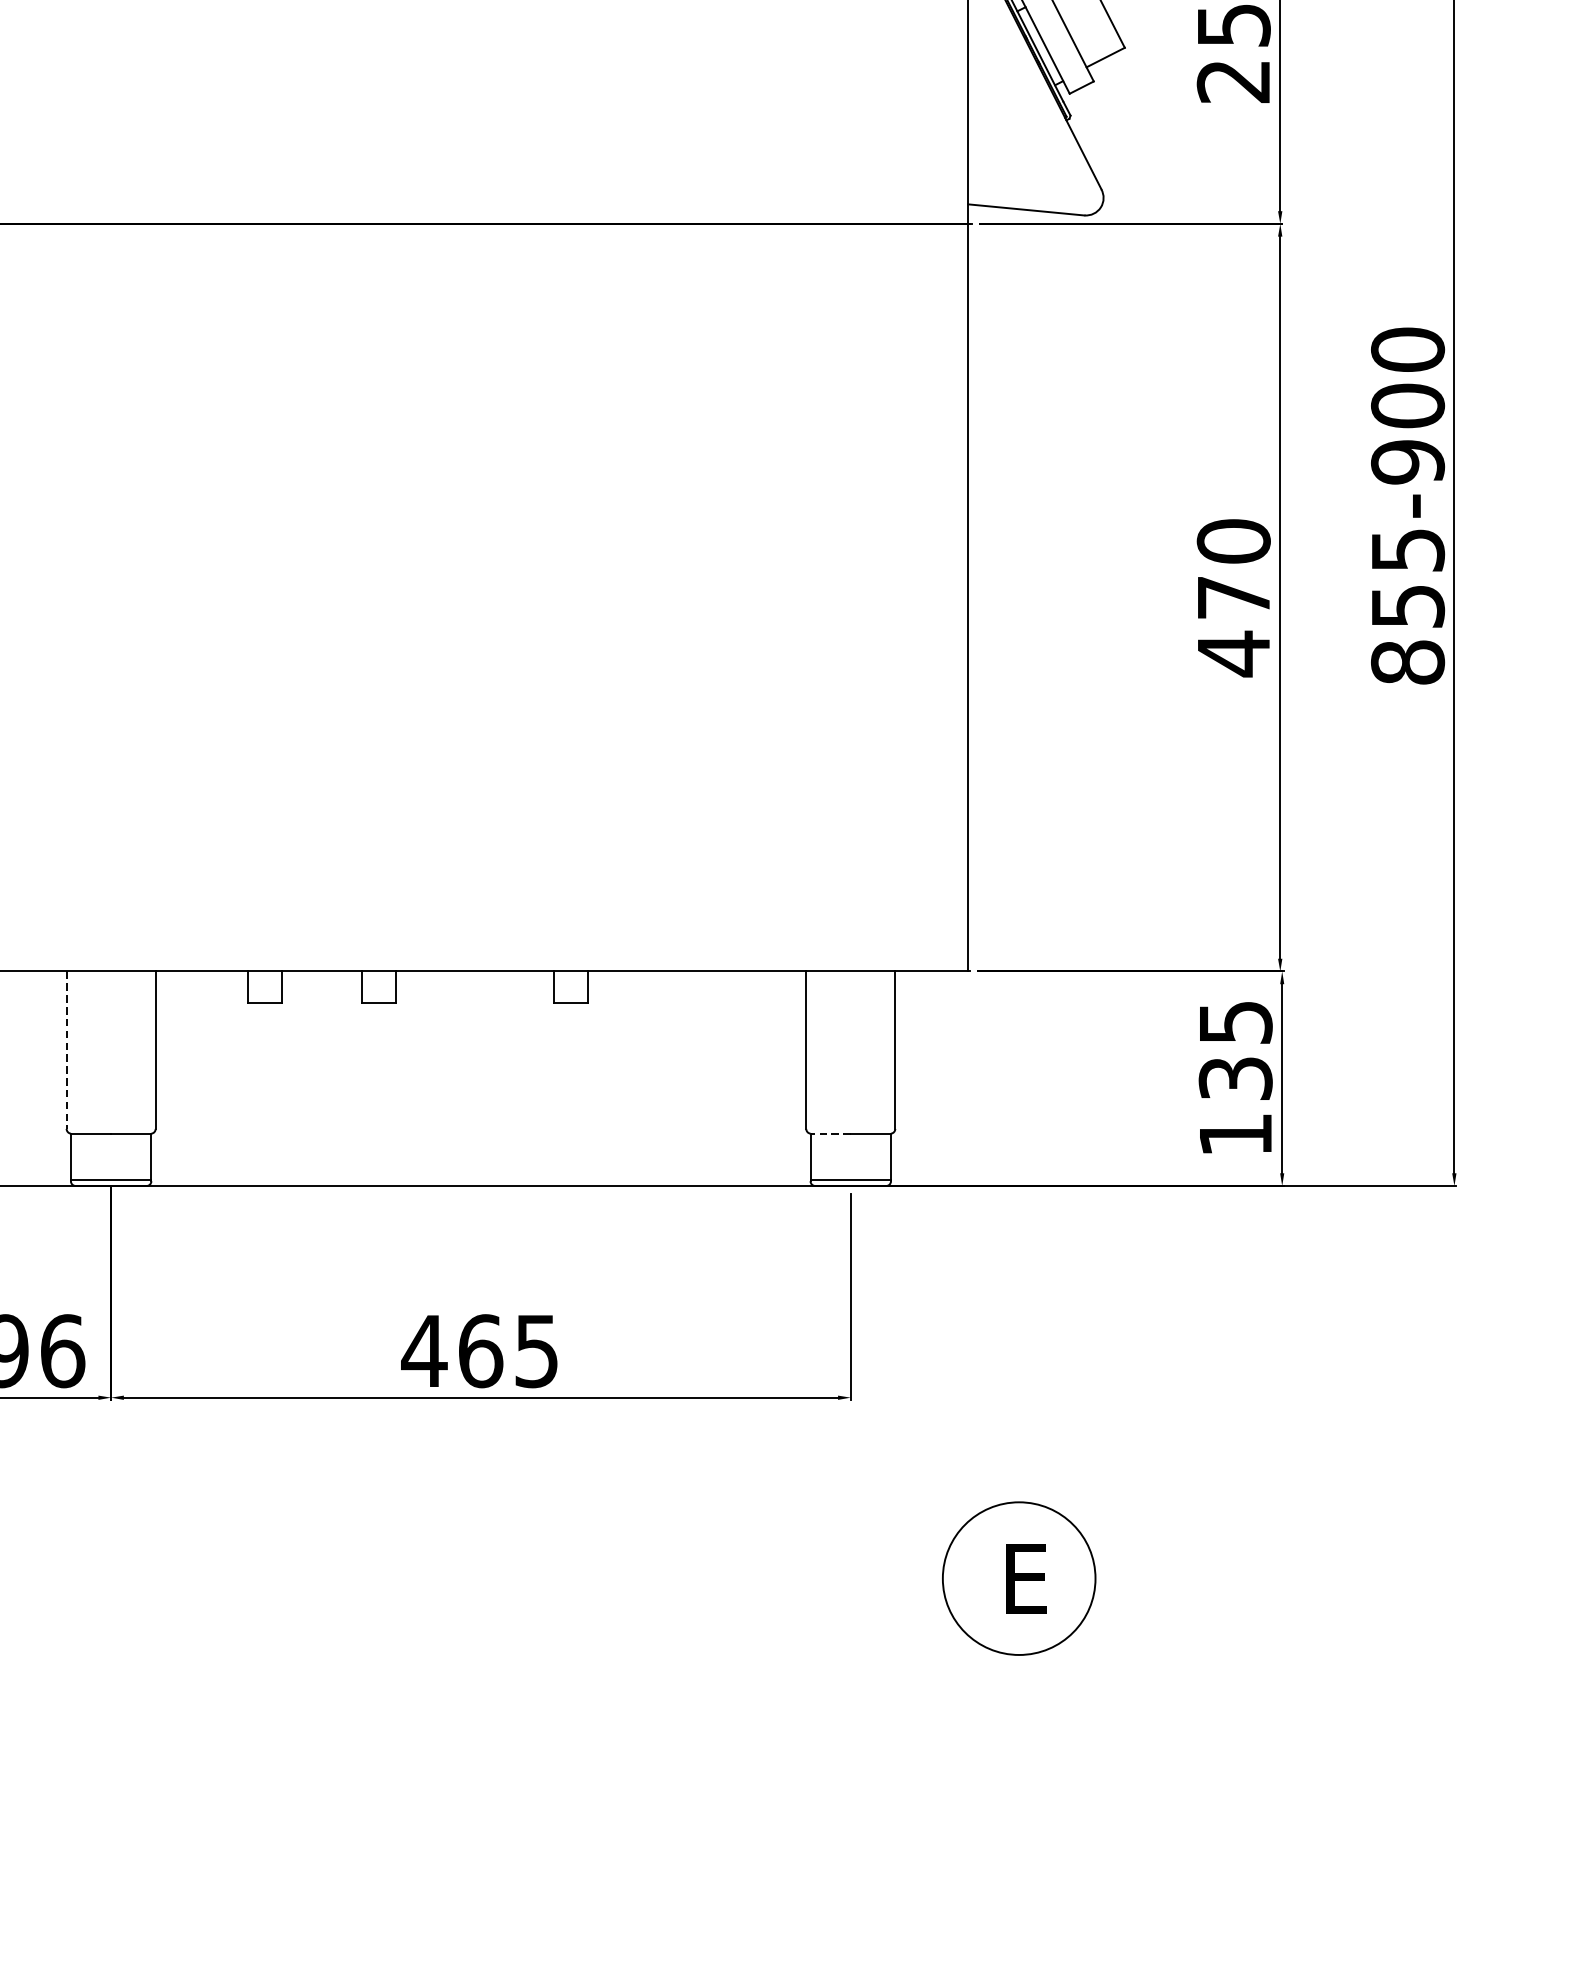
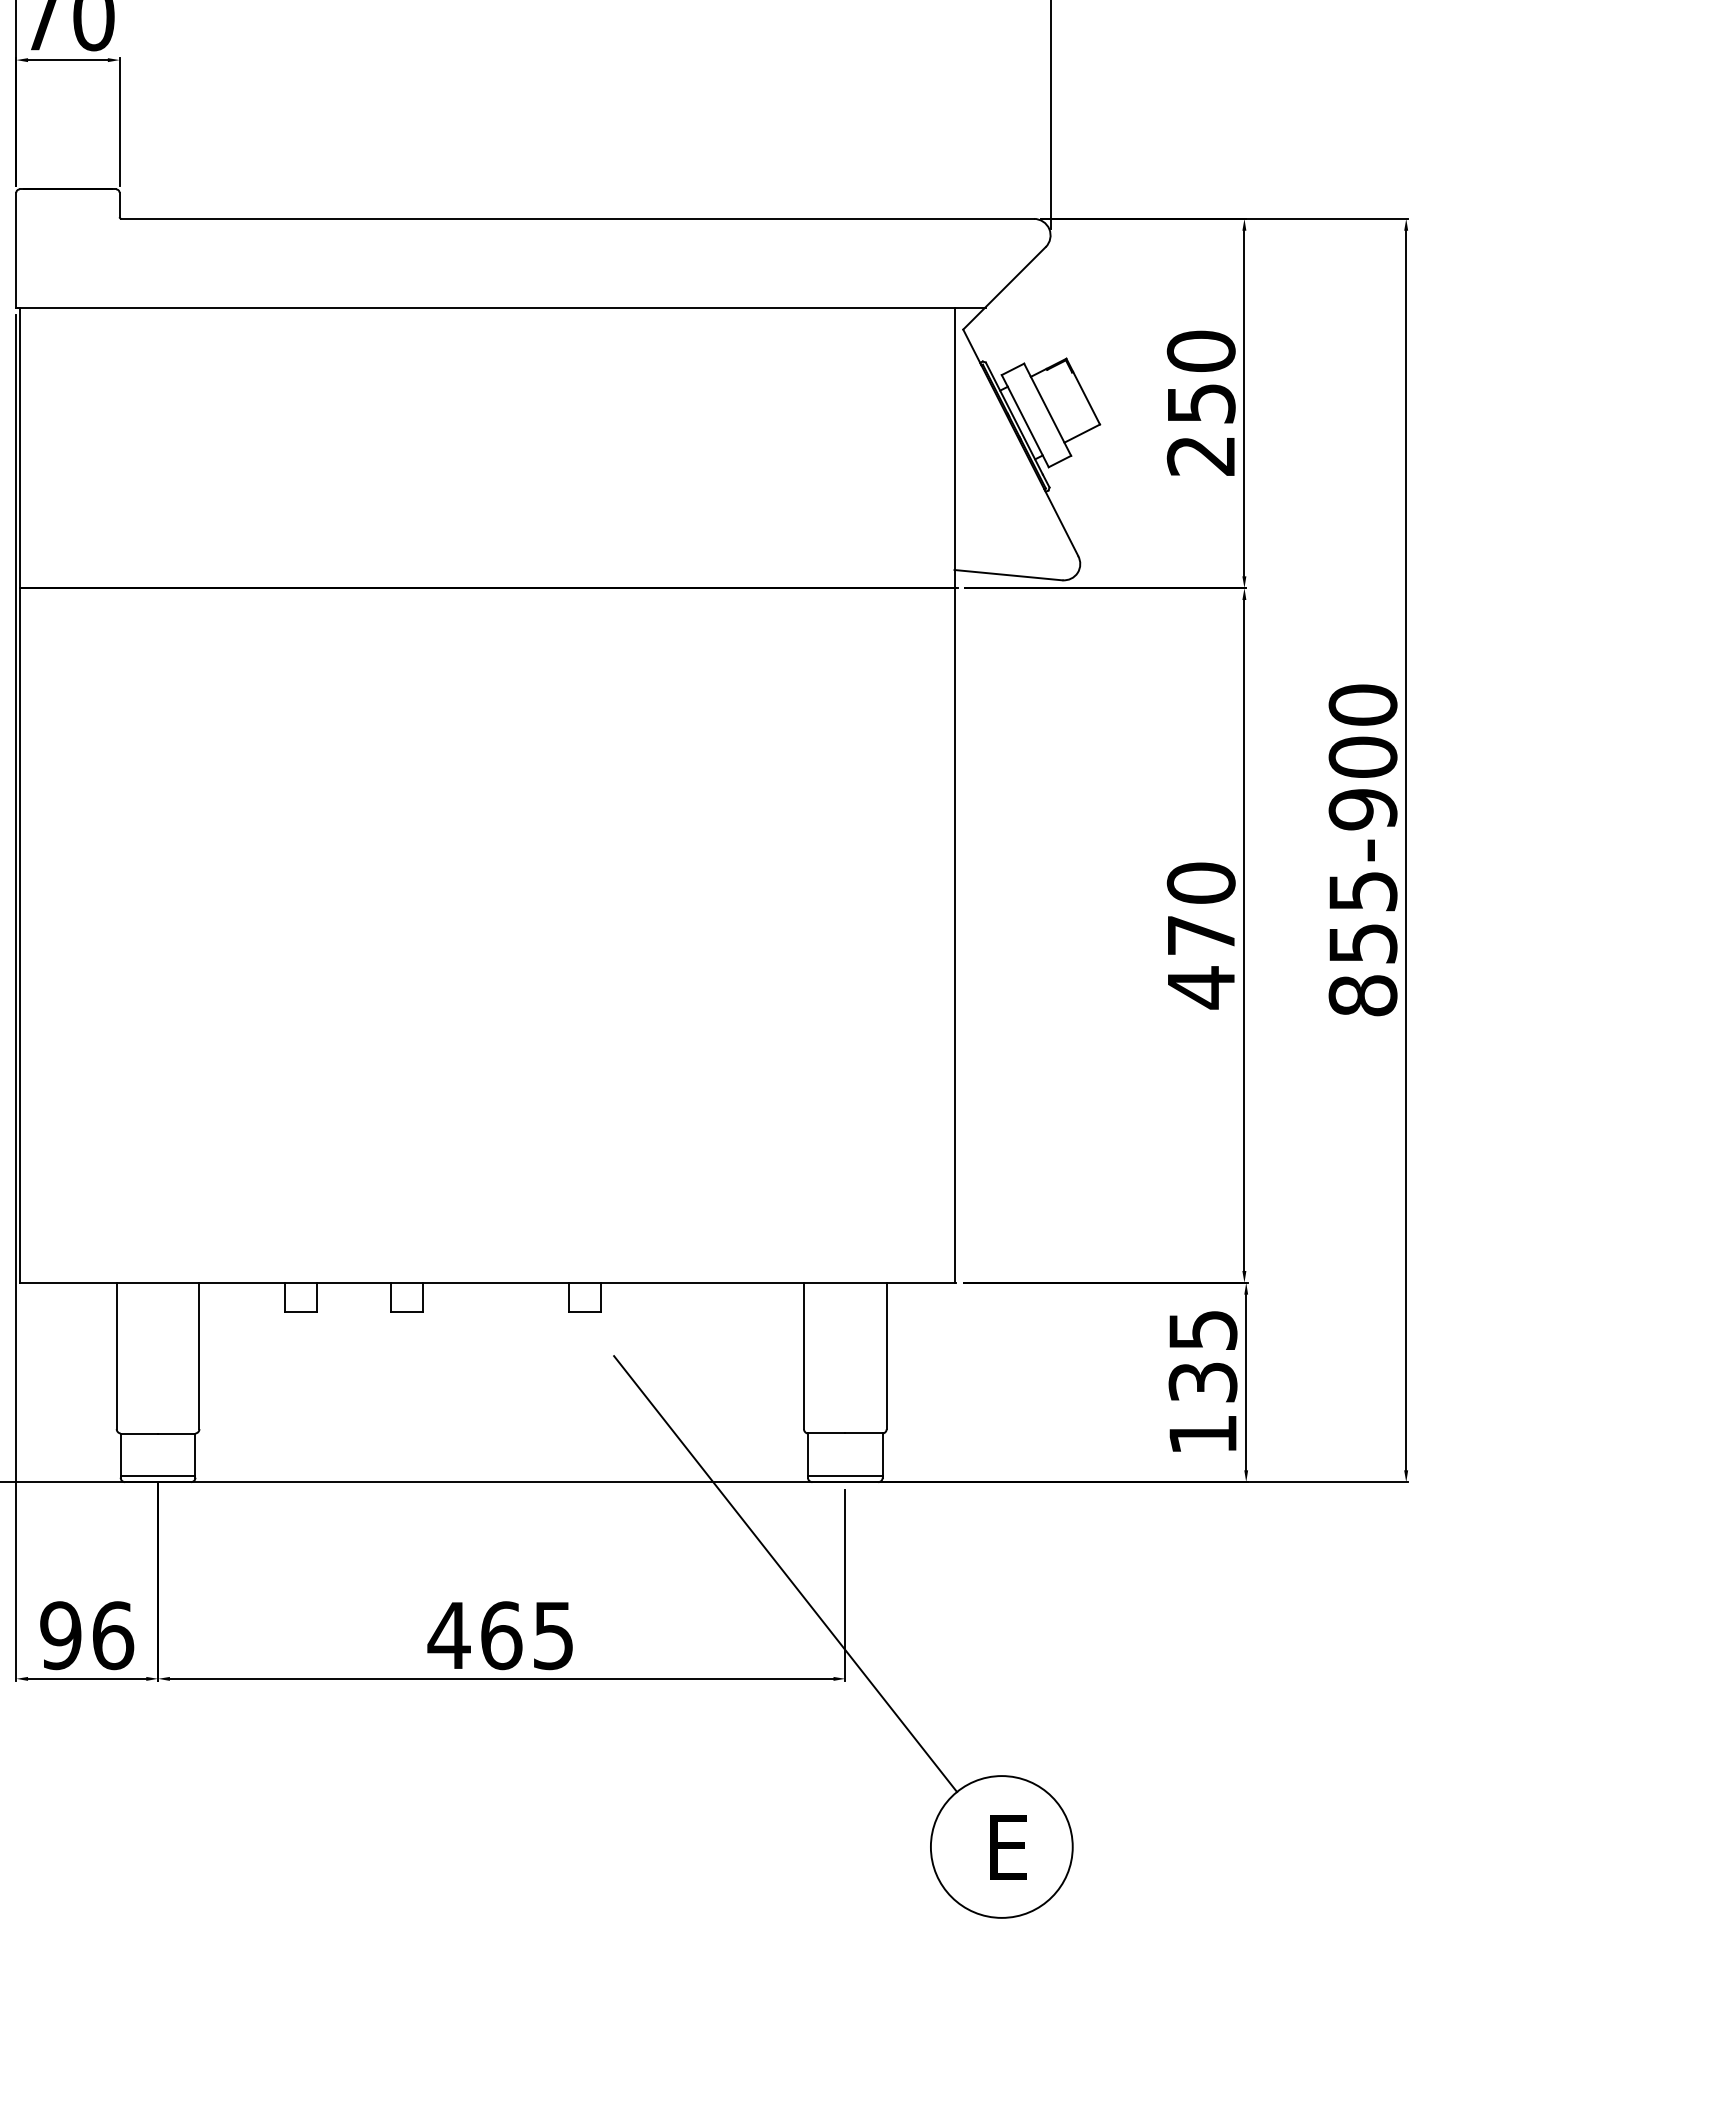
line: (66, 1050) -> (116, 1356), dashed -> solid
line: (830, 1133) -> (826, 1433), dashed -> solid
line: (786, 1285) -> (785, 1574), added

